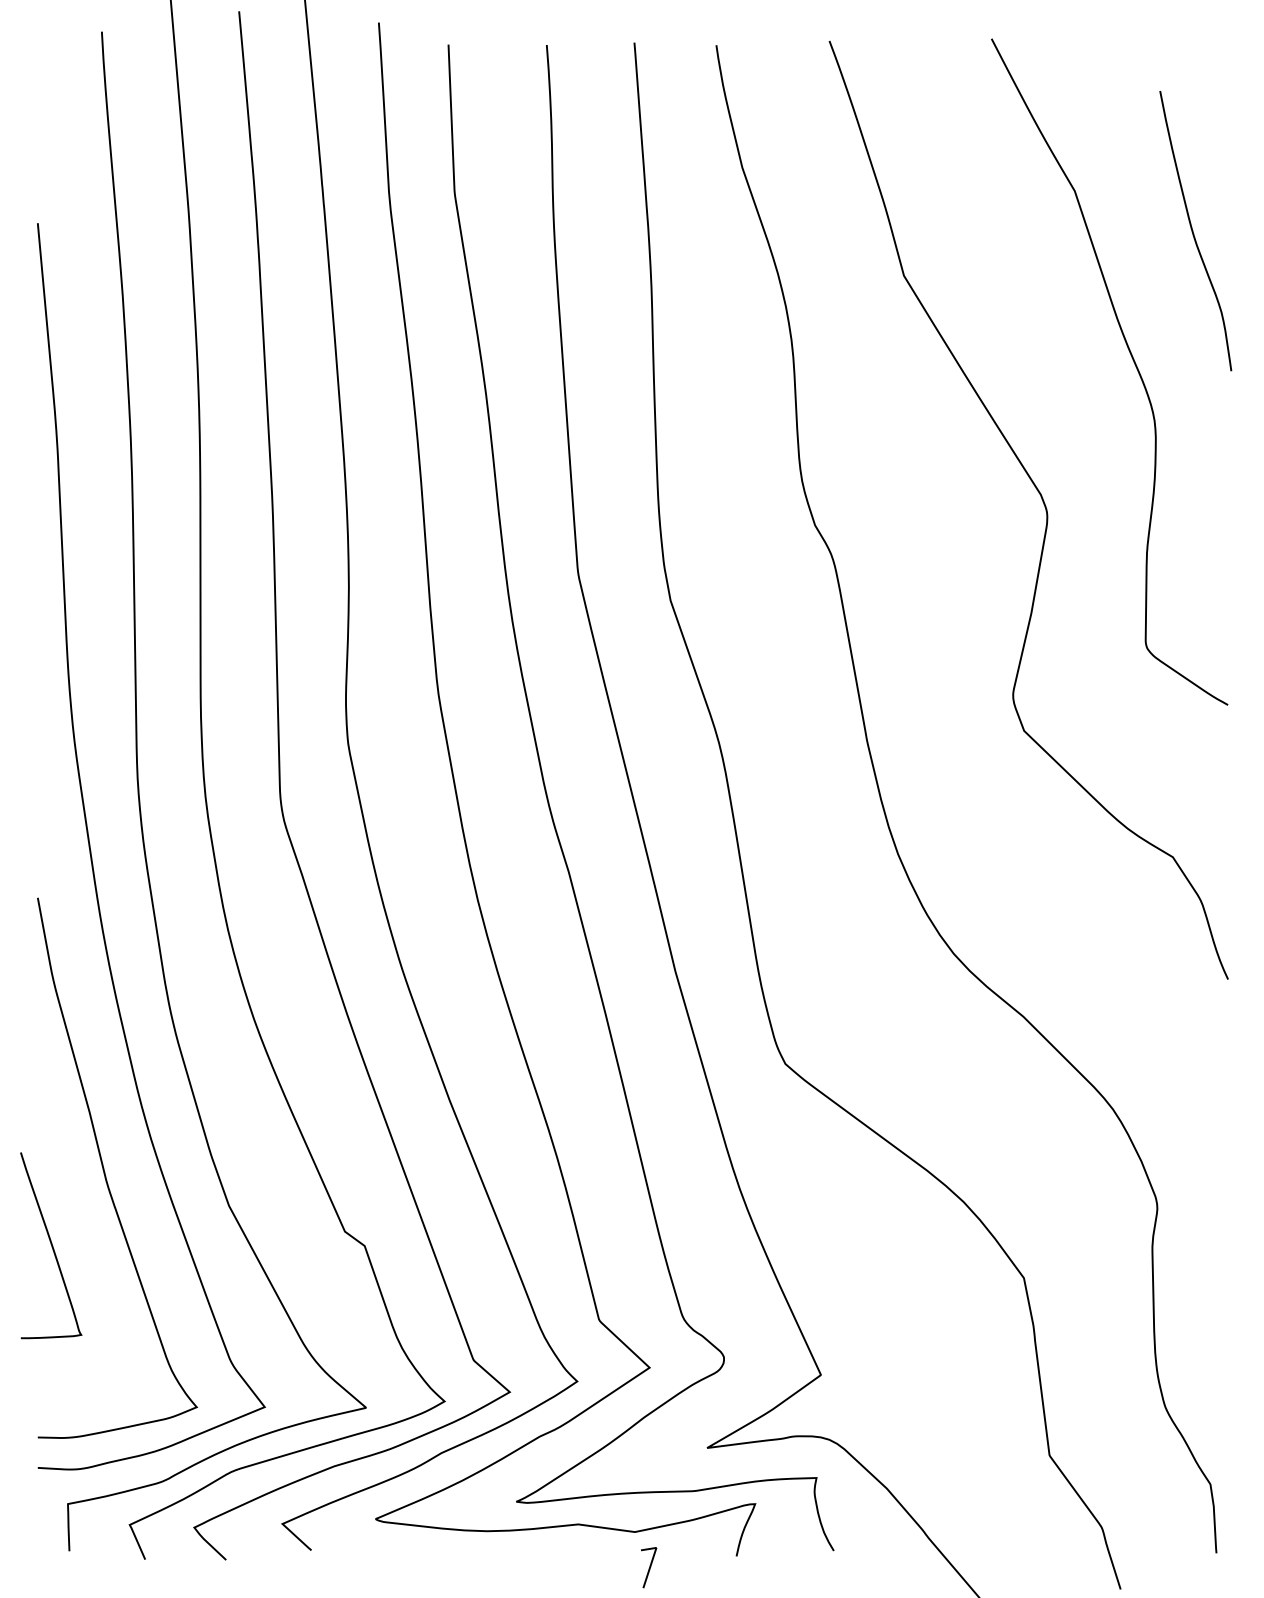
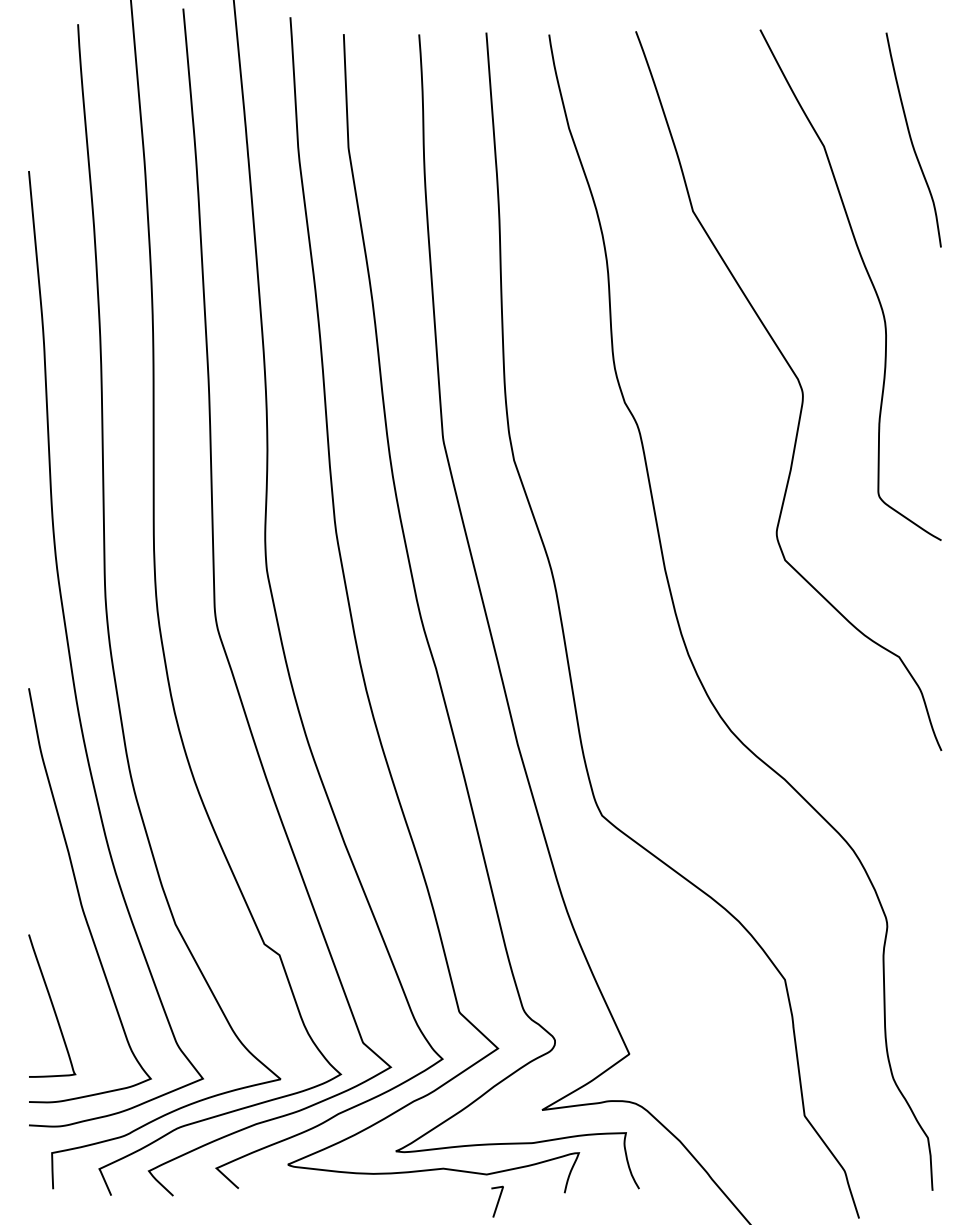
curve: (1194, 231) -> (912, 140), moved
curve: (51, 1245) -> (52, 1005), moved

